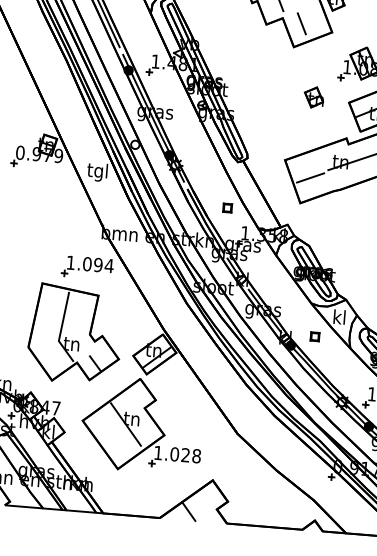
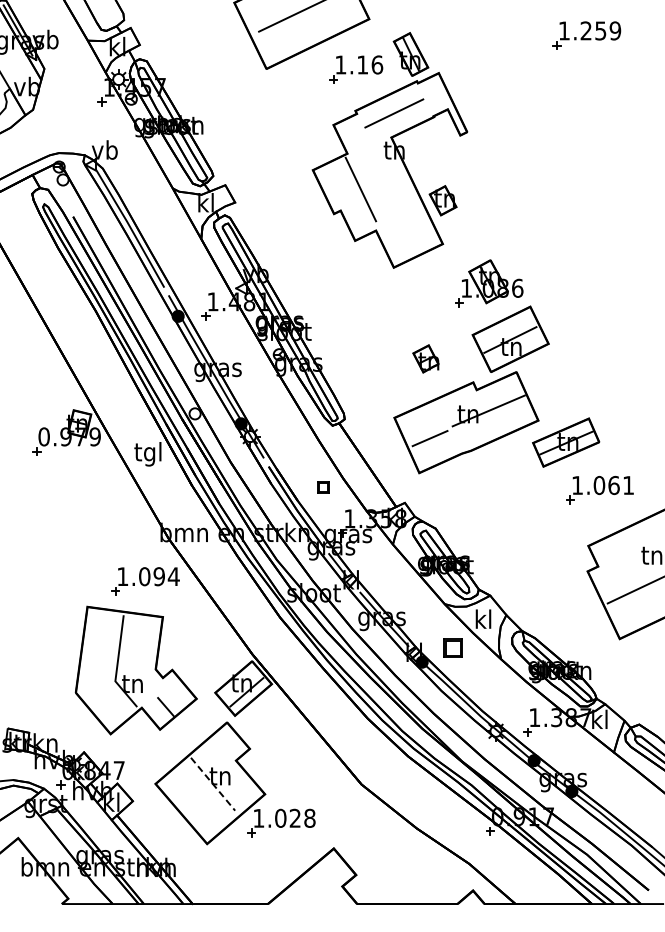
line: (301, 23) -> (401, 235), removed
part: (313, 97) -> (425, 358), moved
part: (315, 336) -> (453, 647), size x1.6
line: (126, 424) -> (213, 784), solid -> dashed
line: (189, 512) -> (306, 893), removed

